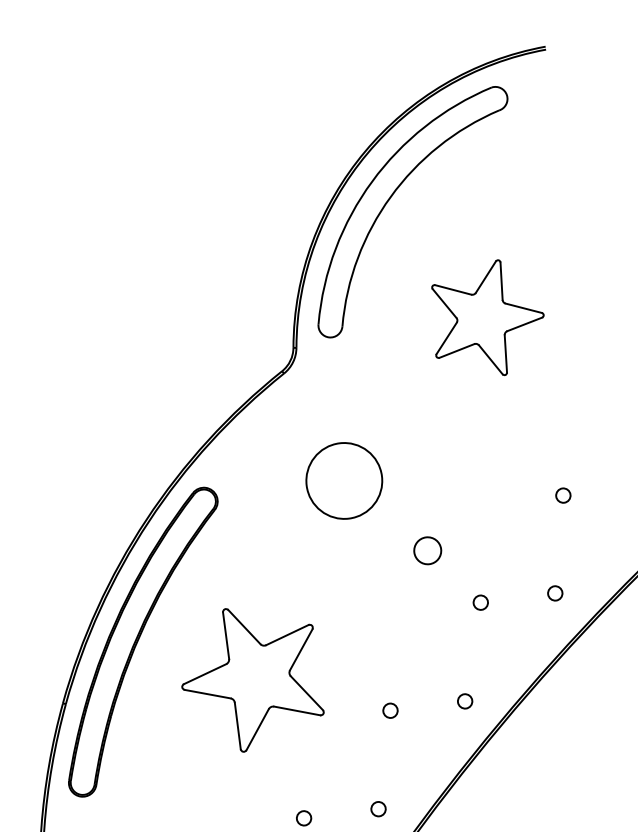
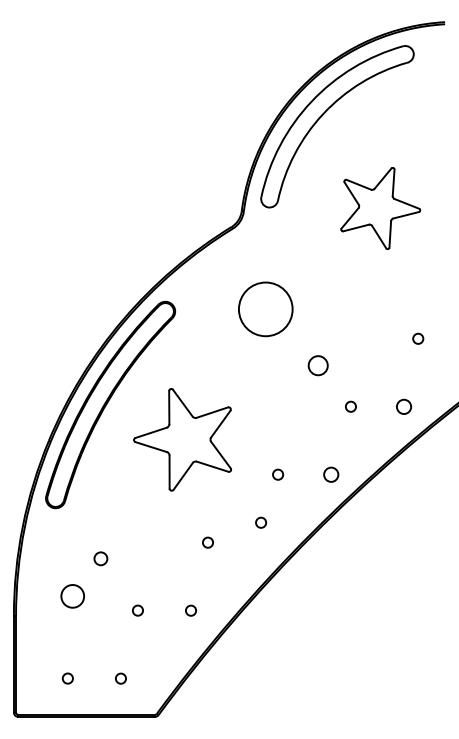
circle: (554, 593) -> (403, 406), size x1.4
circle: (465, 701) -> (331, 474), size x1.4
circle: (379, 808) -> (261, 522), moved

